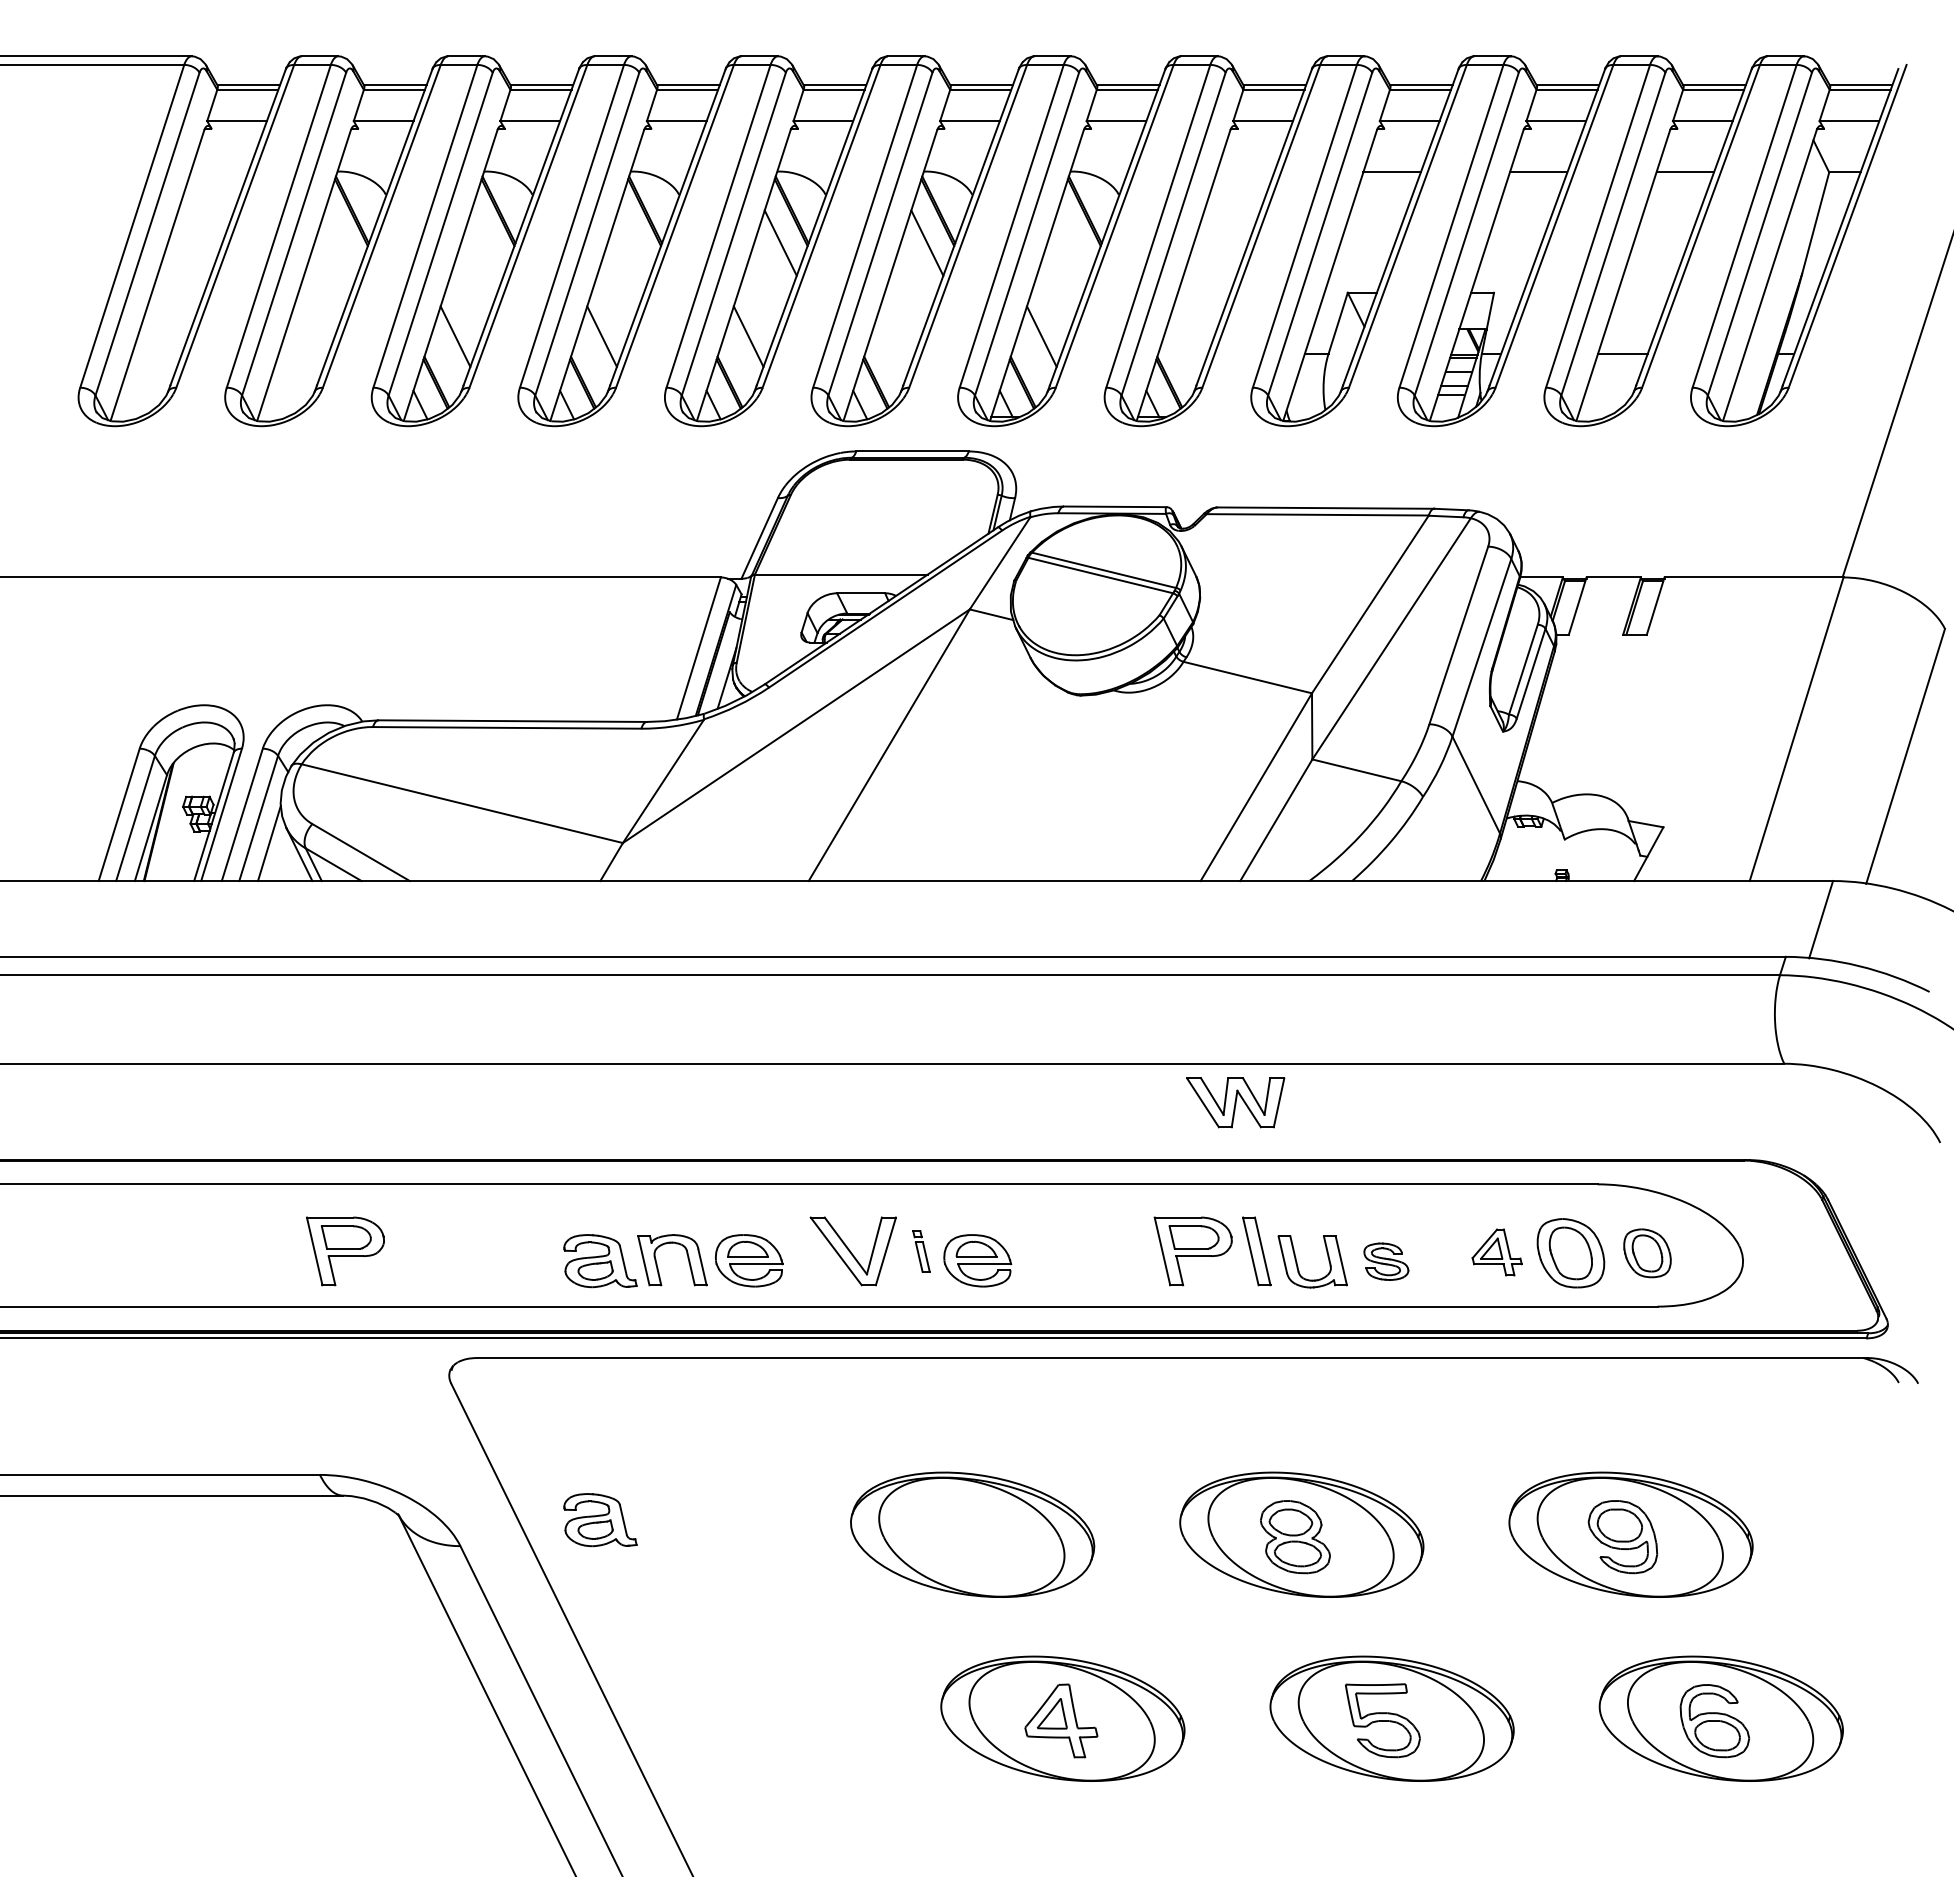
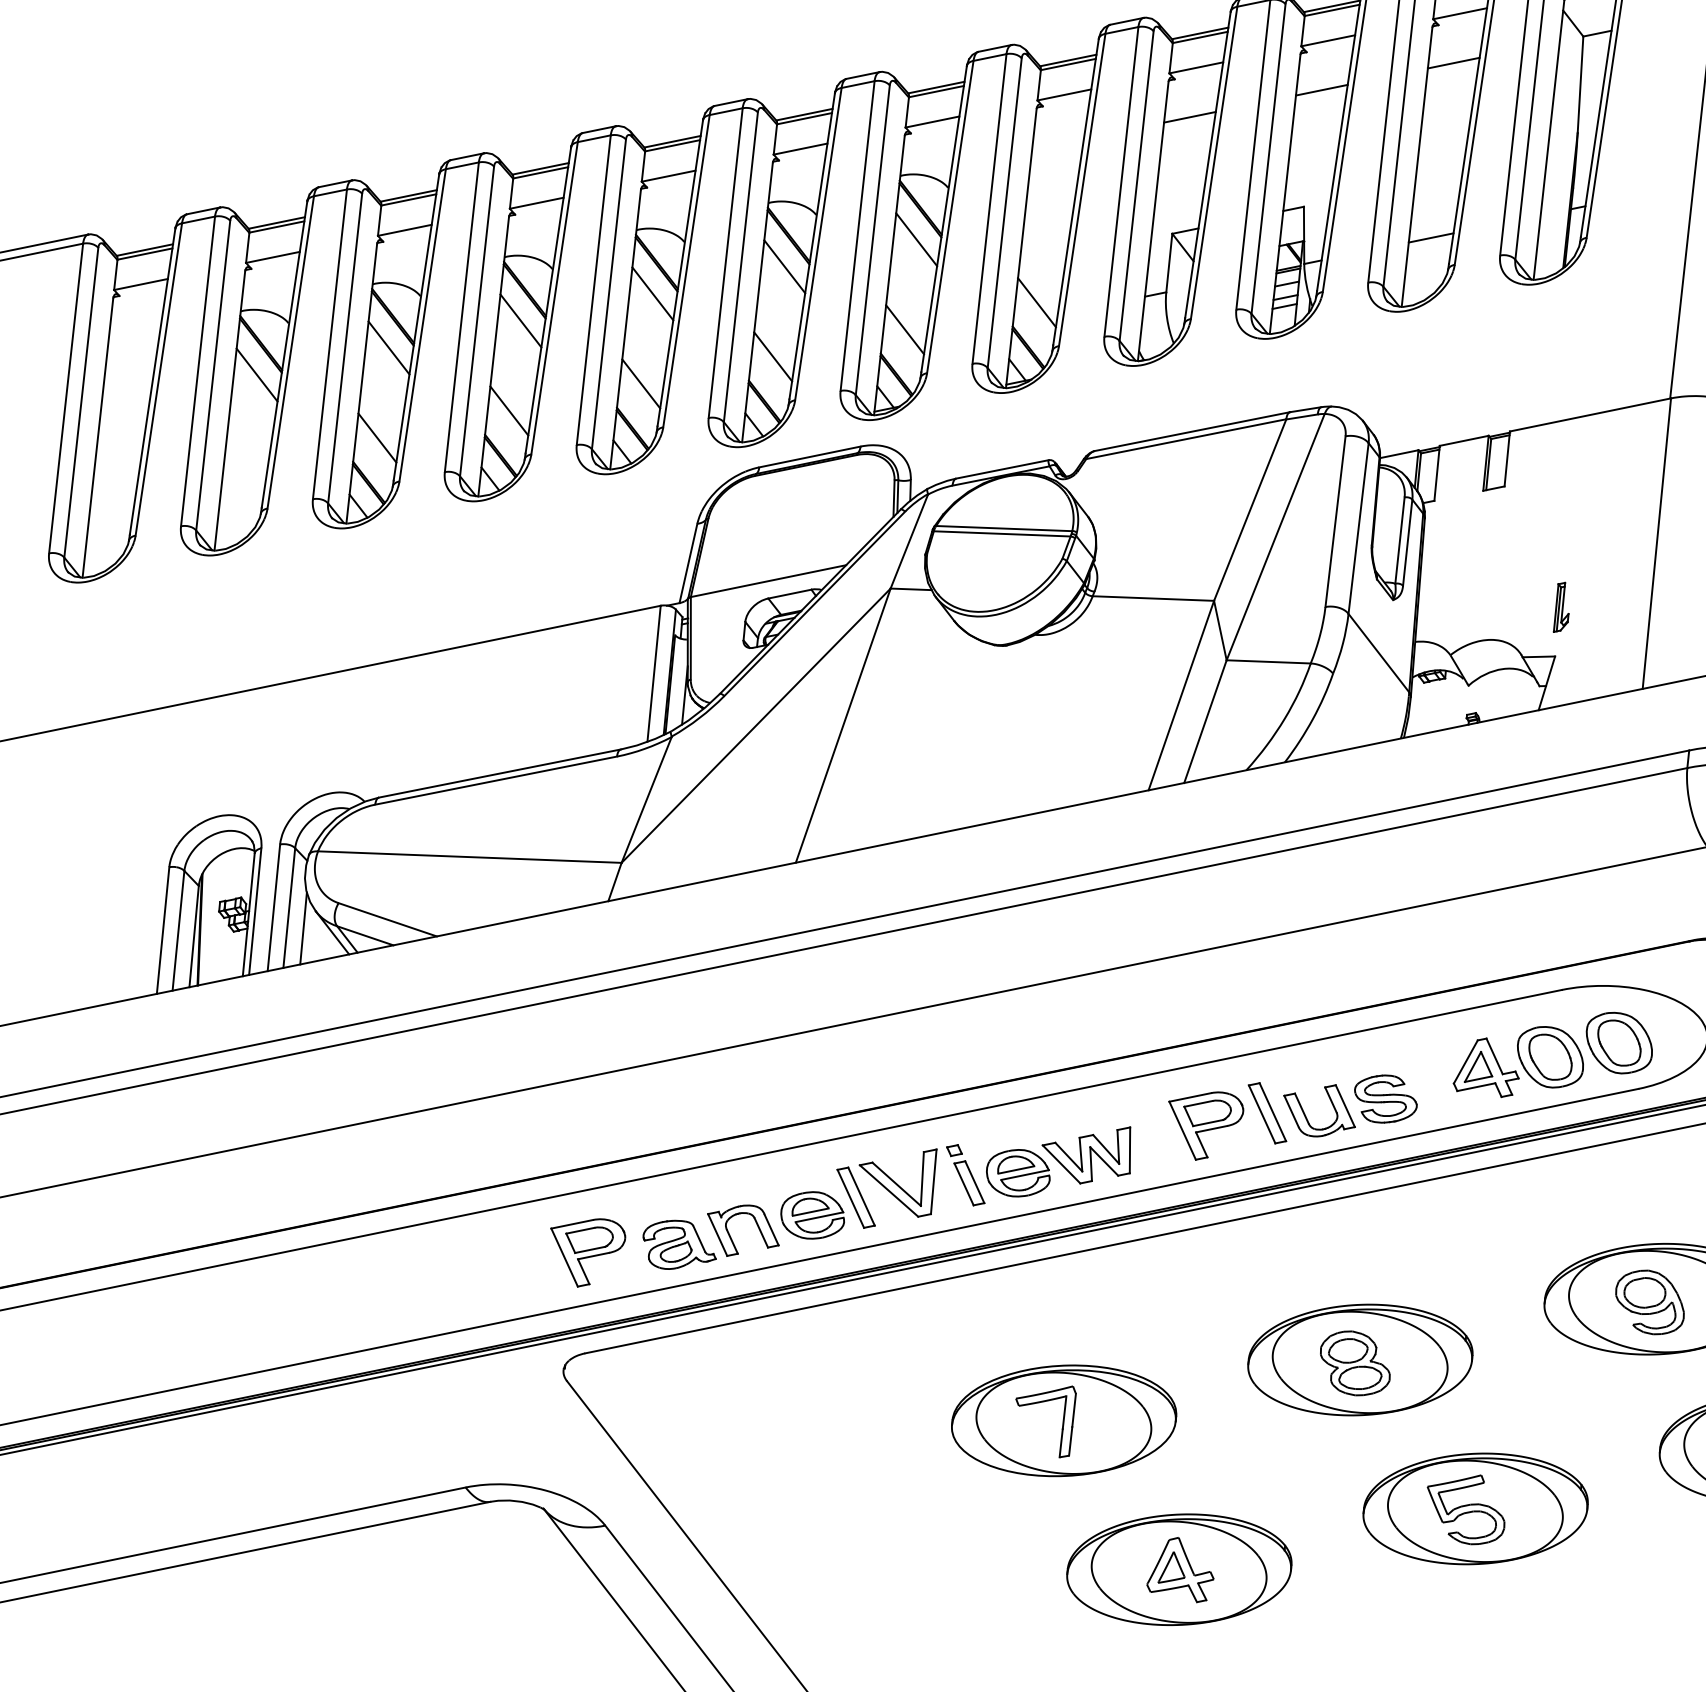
line: (341, 242) -> (257, 374), added
line: (487, 242) -> (388, 347), added
line: (634, 242) -> (521, 320), added
line: (1073, 242) -> (916, 239), added
line: (895, 336) -> (773, 356), added
line: (1188, 336) -> (1037, 302), added
part: (1678, 775) -> (1559, 607), added
part: (1235, 1102) -> (1090, 1158), moved
part: (345, 1251) -> (592, 1251), moved
part: (799, 1251) -> (855, 1197), added
part: (921, 1251) -> (965, 1175), size x1.67
part: (1497, 1252) -> (1484, 1069), size x1.43
part: (1647, 1253) -> (1619, 1042), size x1.43
part: (1386, 1261) -> (1386, 1098), size x1.43
part: (600, 1520) -> (726, 1476), removed
part: (969, 1539) -> (1062, 1425), added

